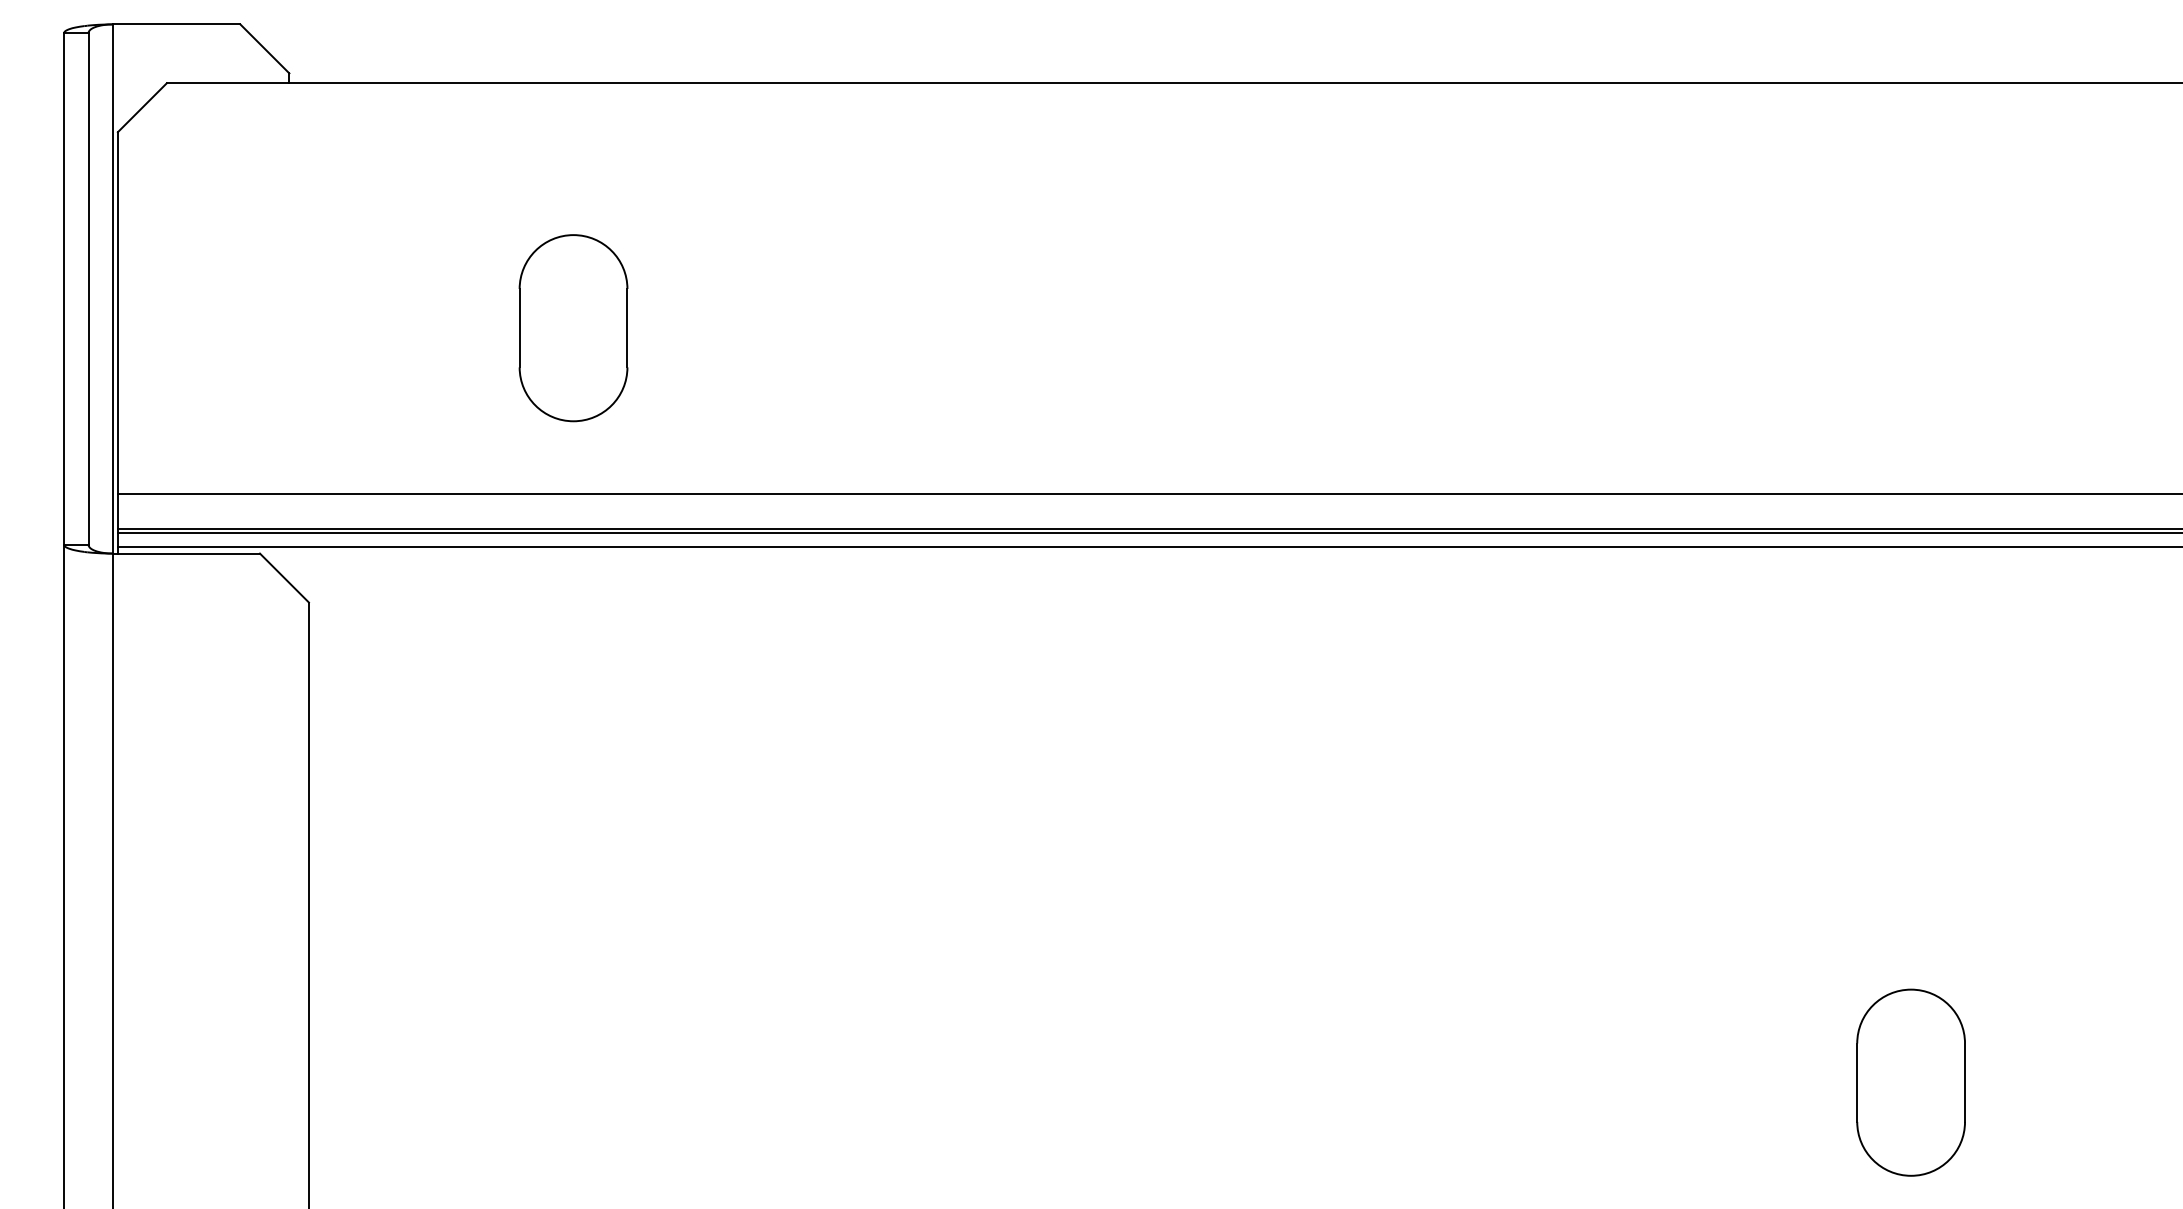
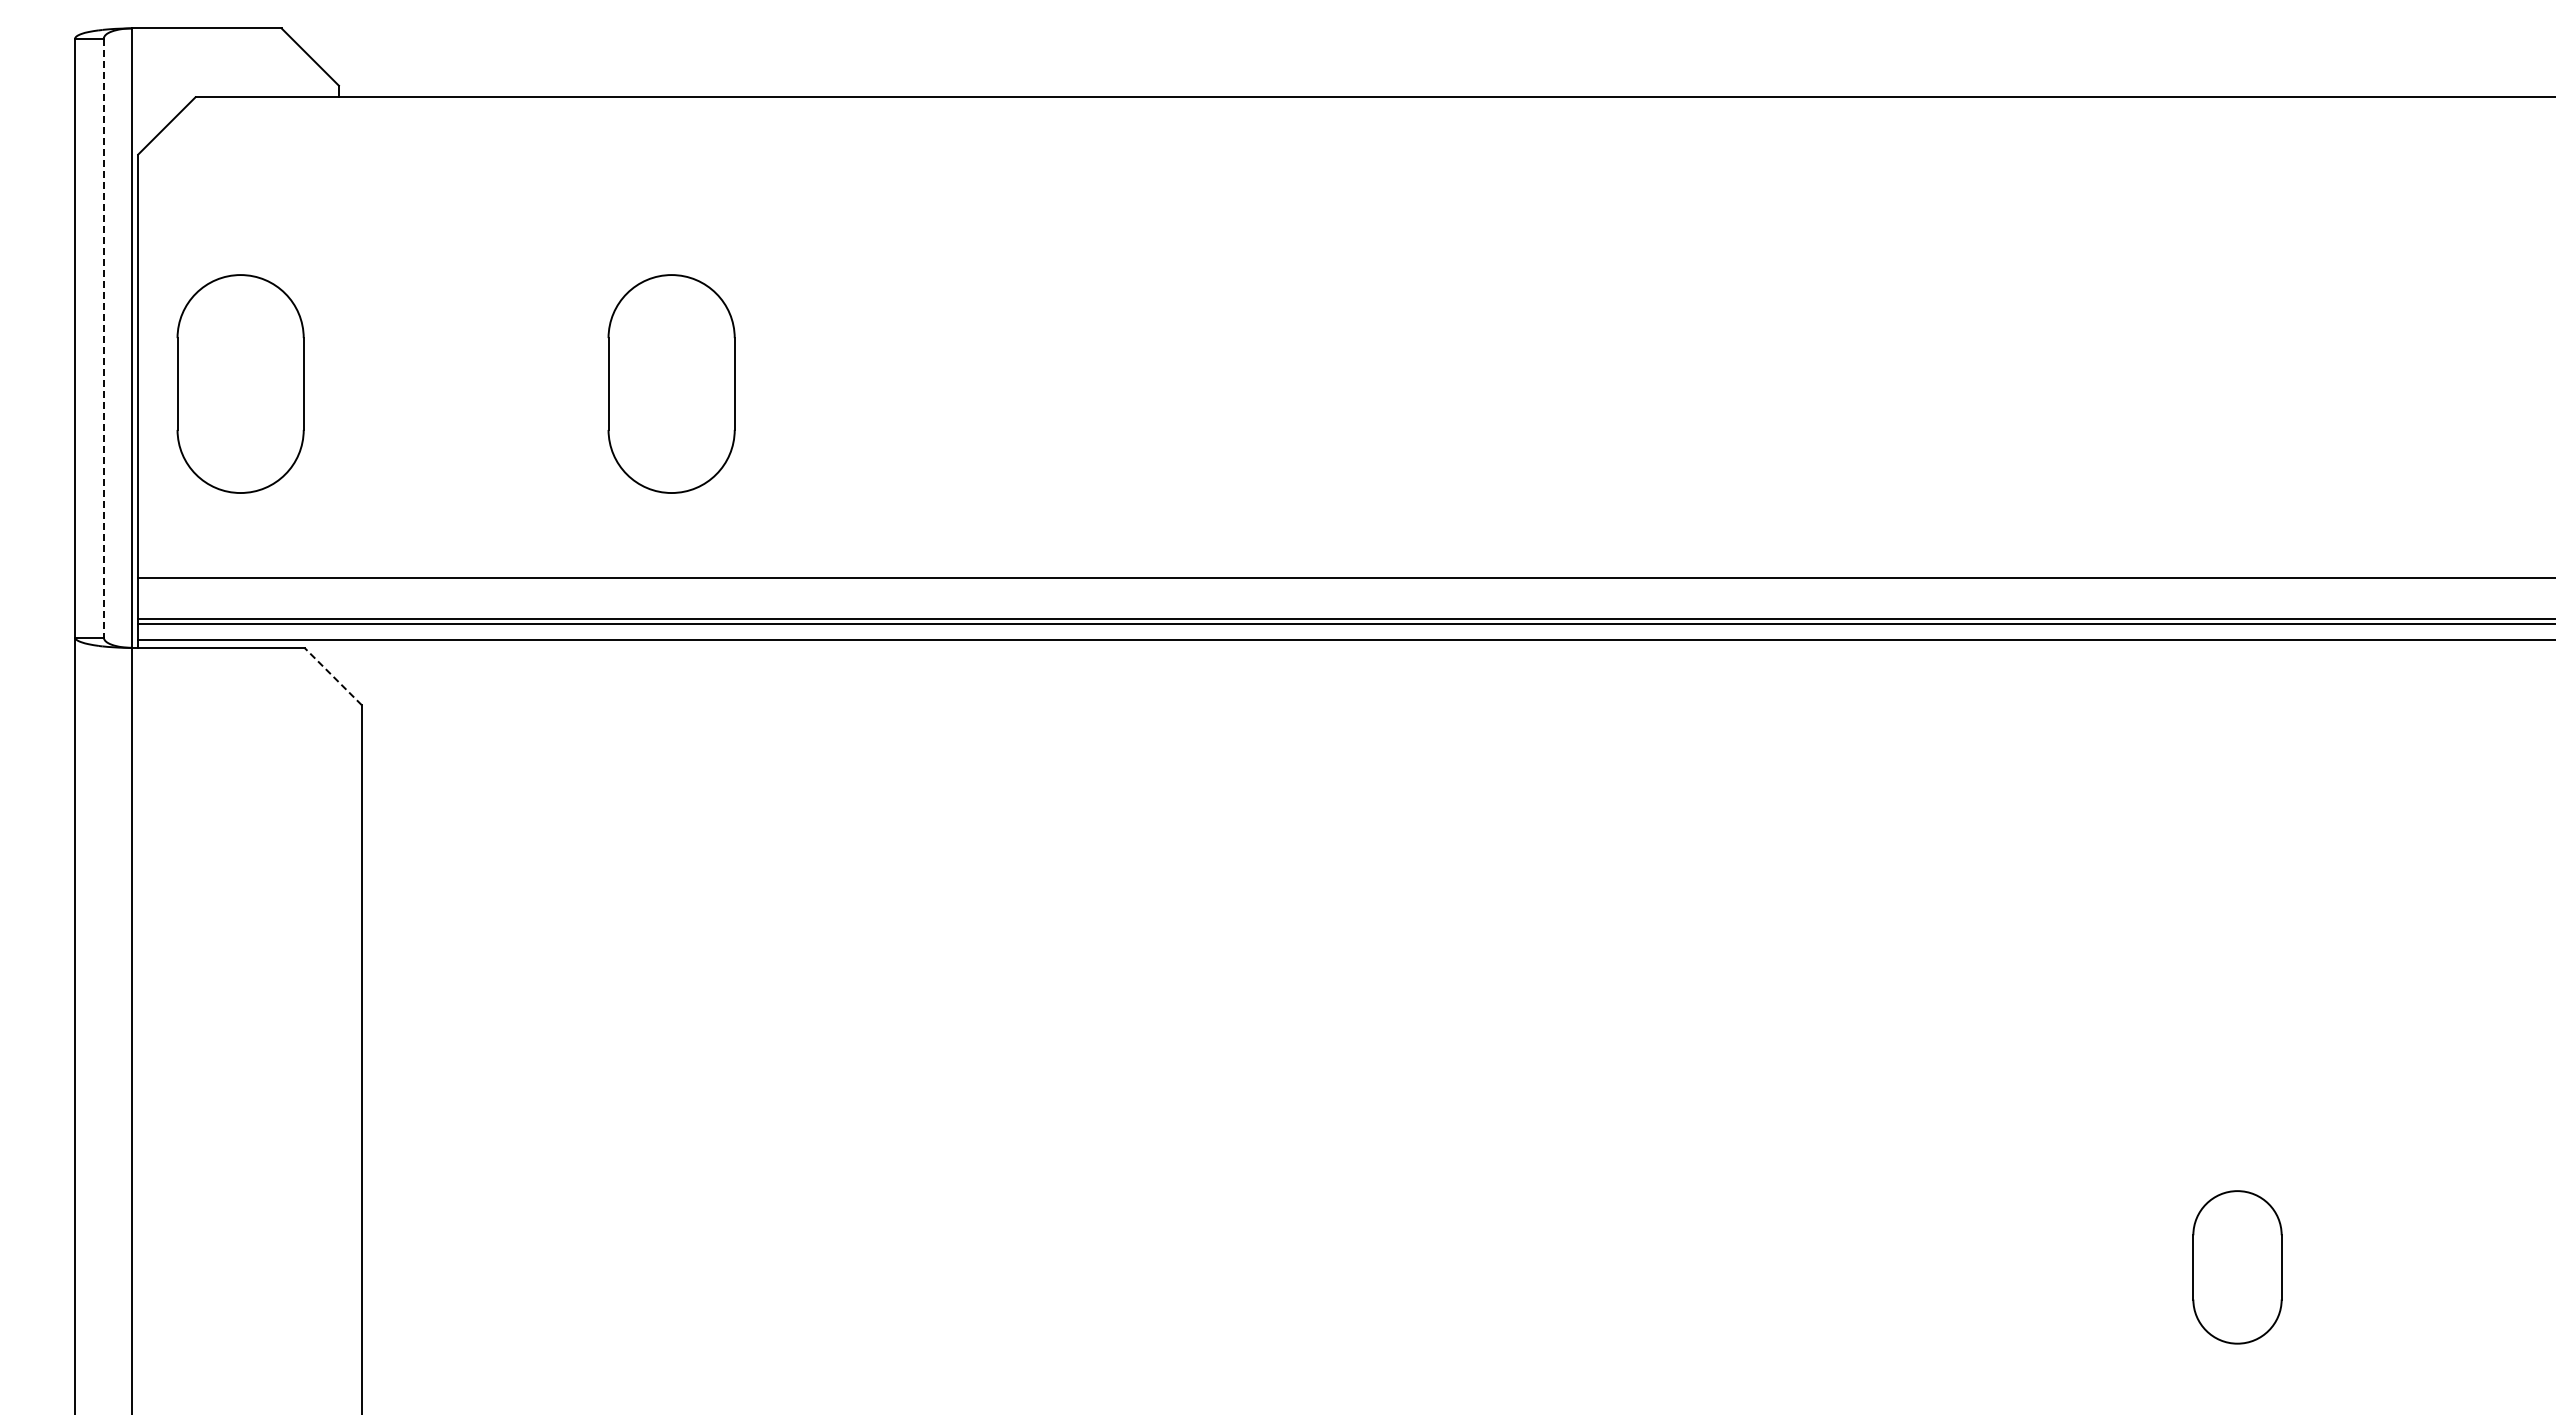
line: (88, 289) -> (103, 338), solid -> dashed
part: (205, 327) -> (240, 383), added
line: (284, 578) -> (333, 676), solid -> dashed
part: (1911, 1082) -> (2237, 1267), size x0.7

